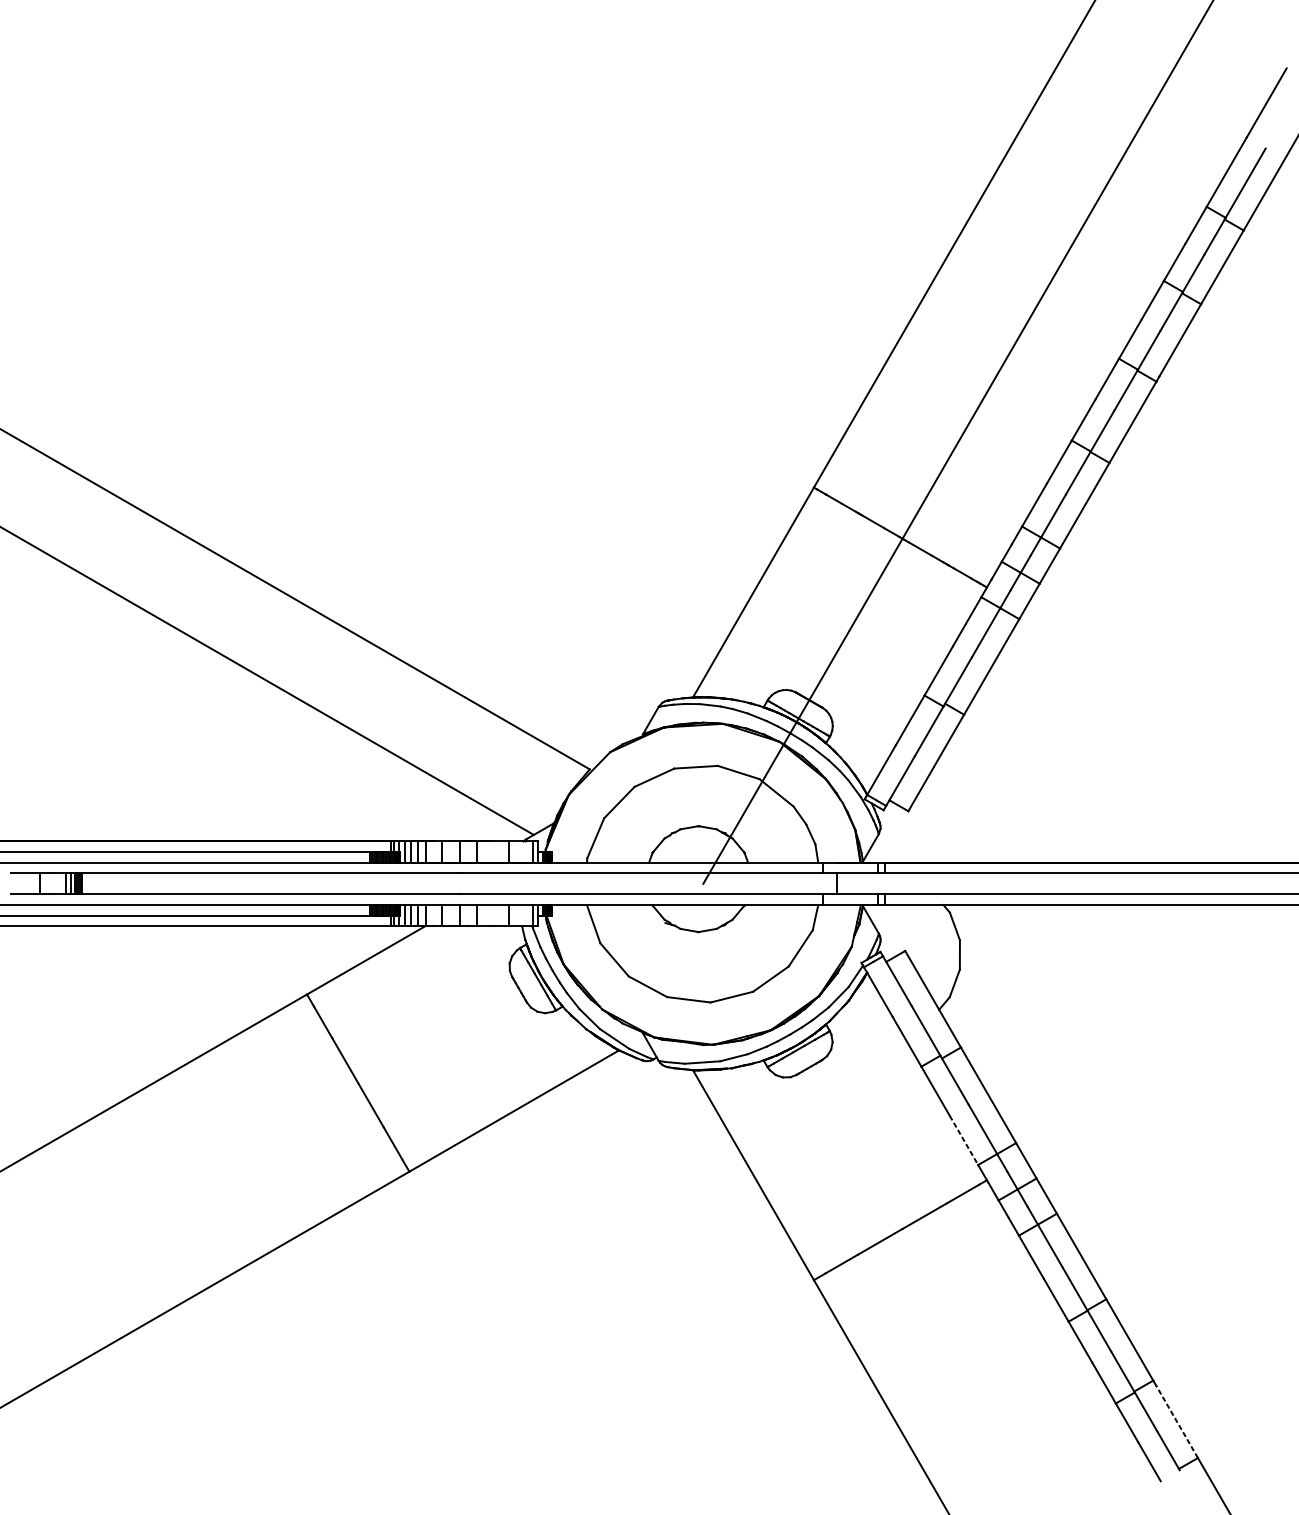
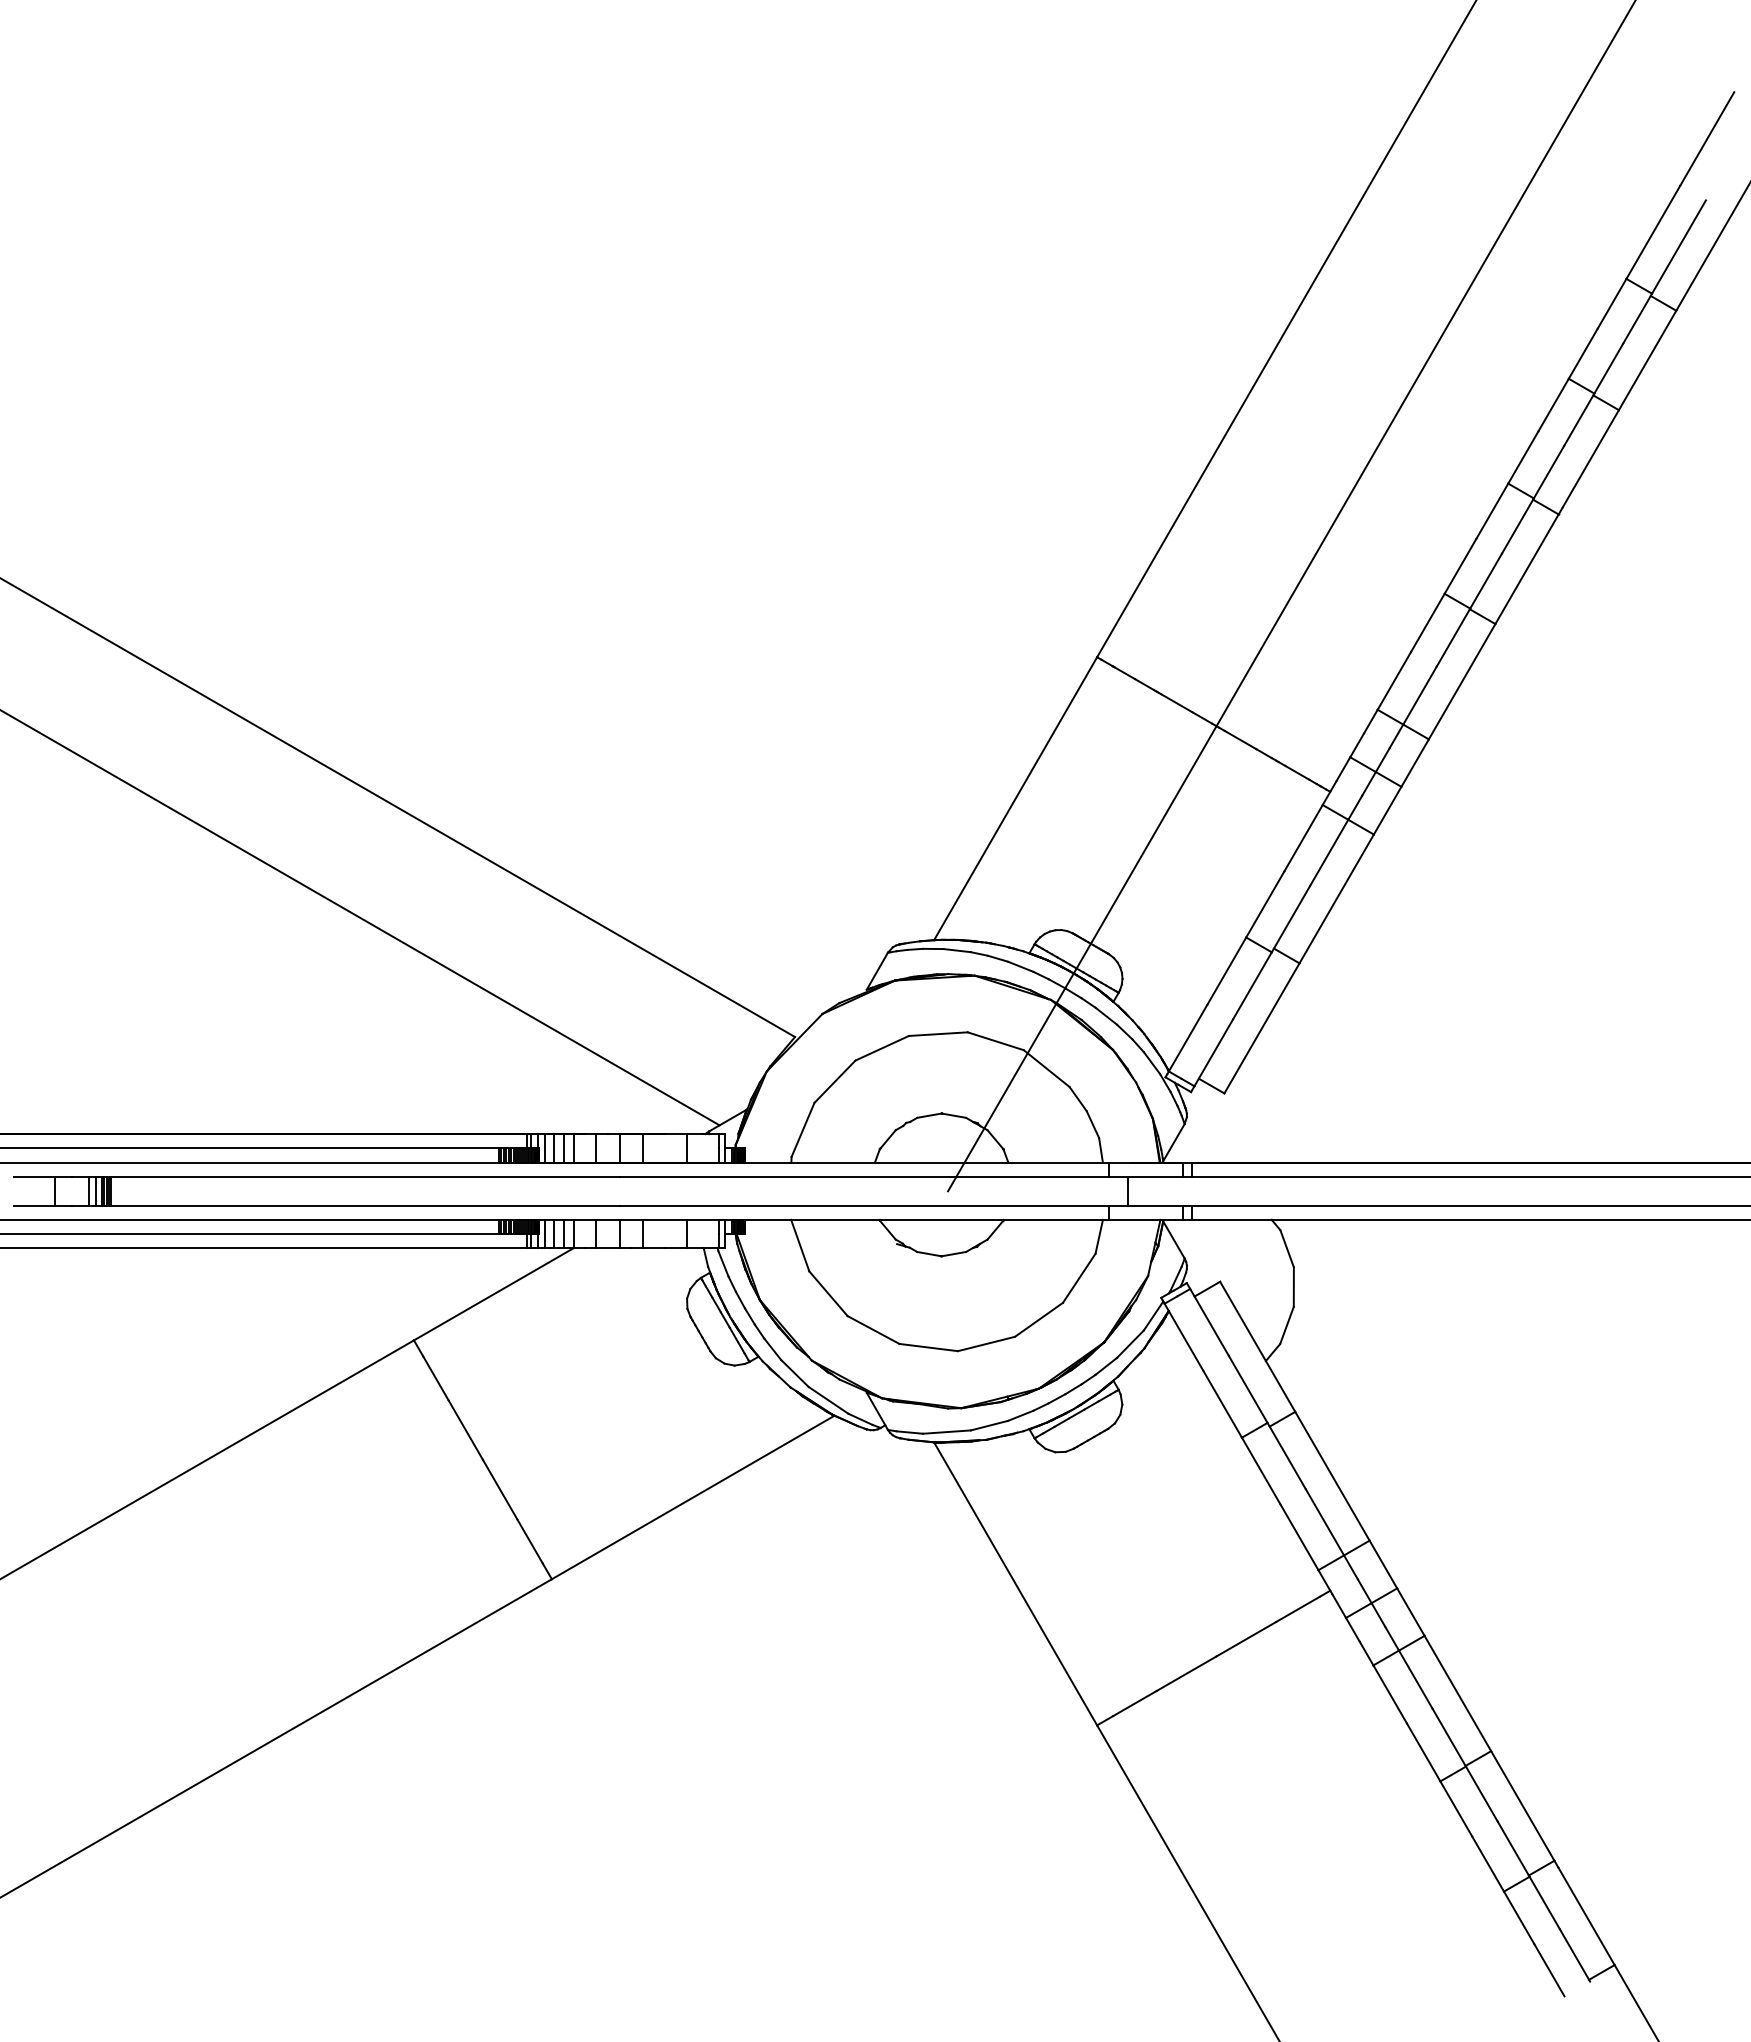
line: (964, 1140) -> (1299, 1537), dashed -> solid
line: (1177, 1421) -> (1586, 1915), dashed -> solid

